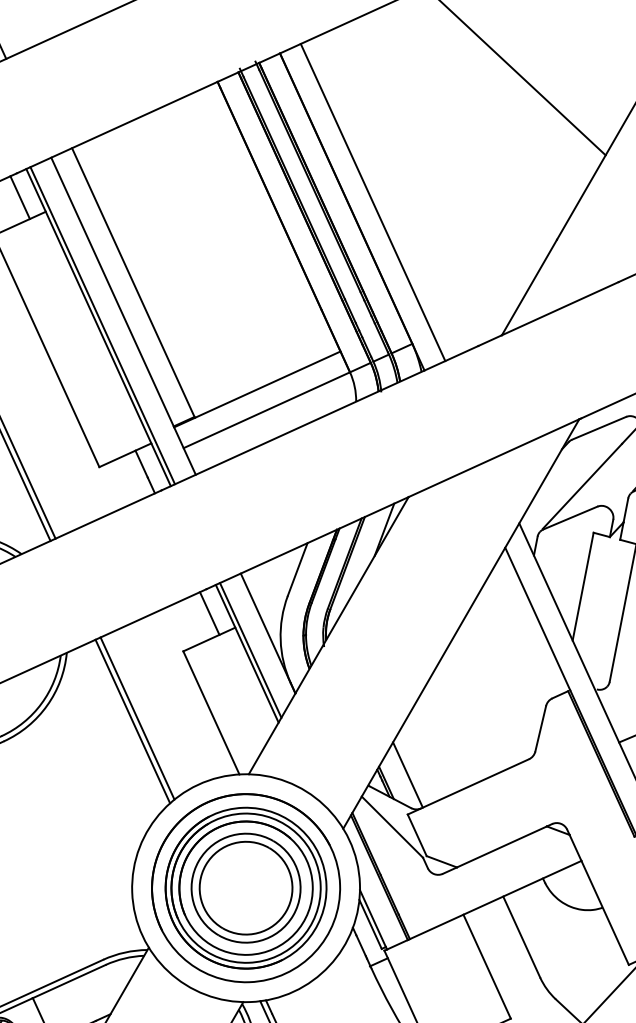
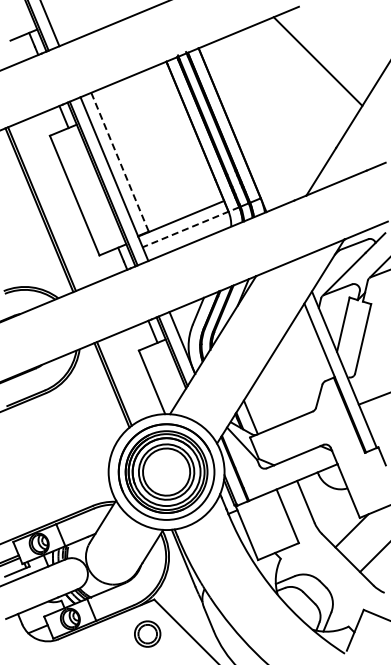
line: (373, 201) -> (243, 125), removed
line: (134, 283) -> (120, 162), solid -> dashed
line: (276, 405) -> (190, 227), solid -> dashed

